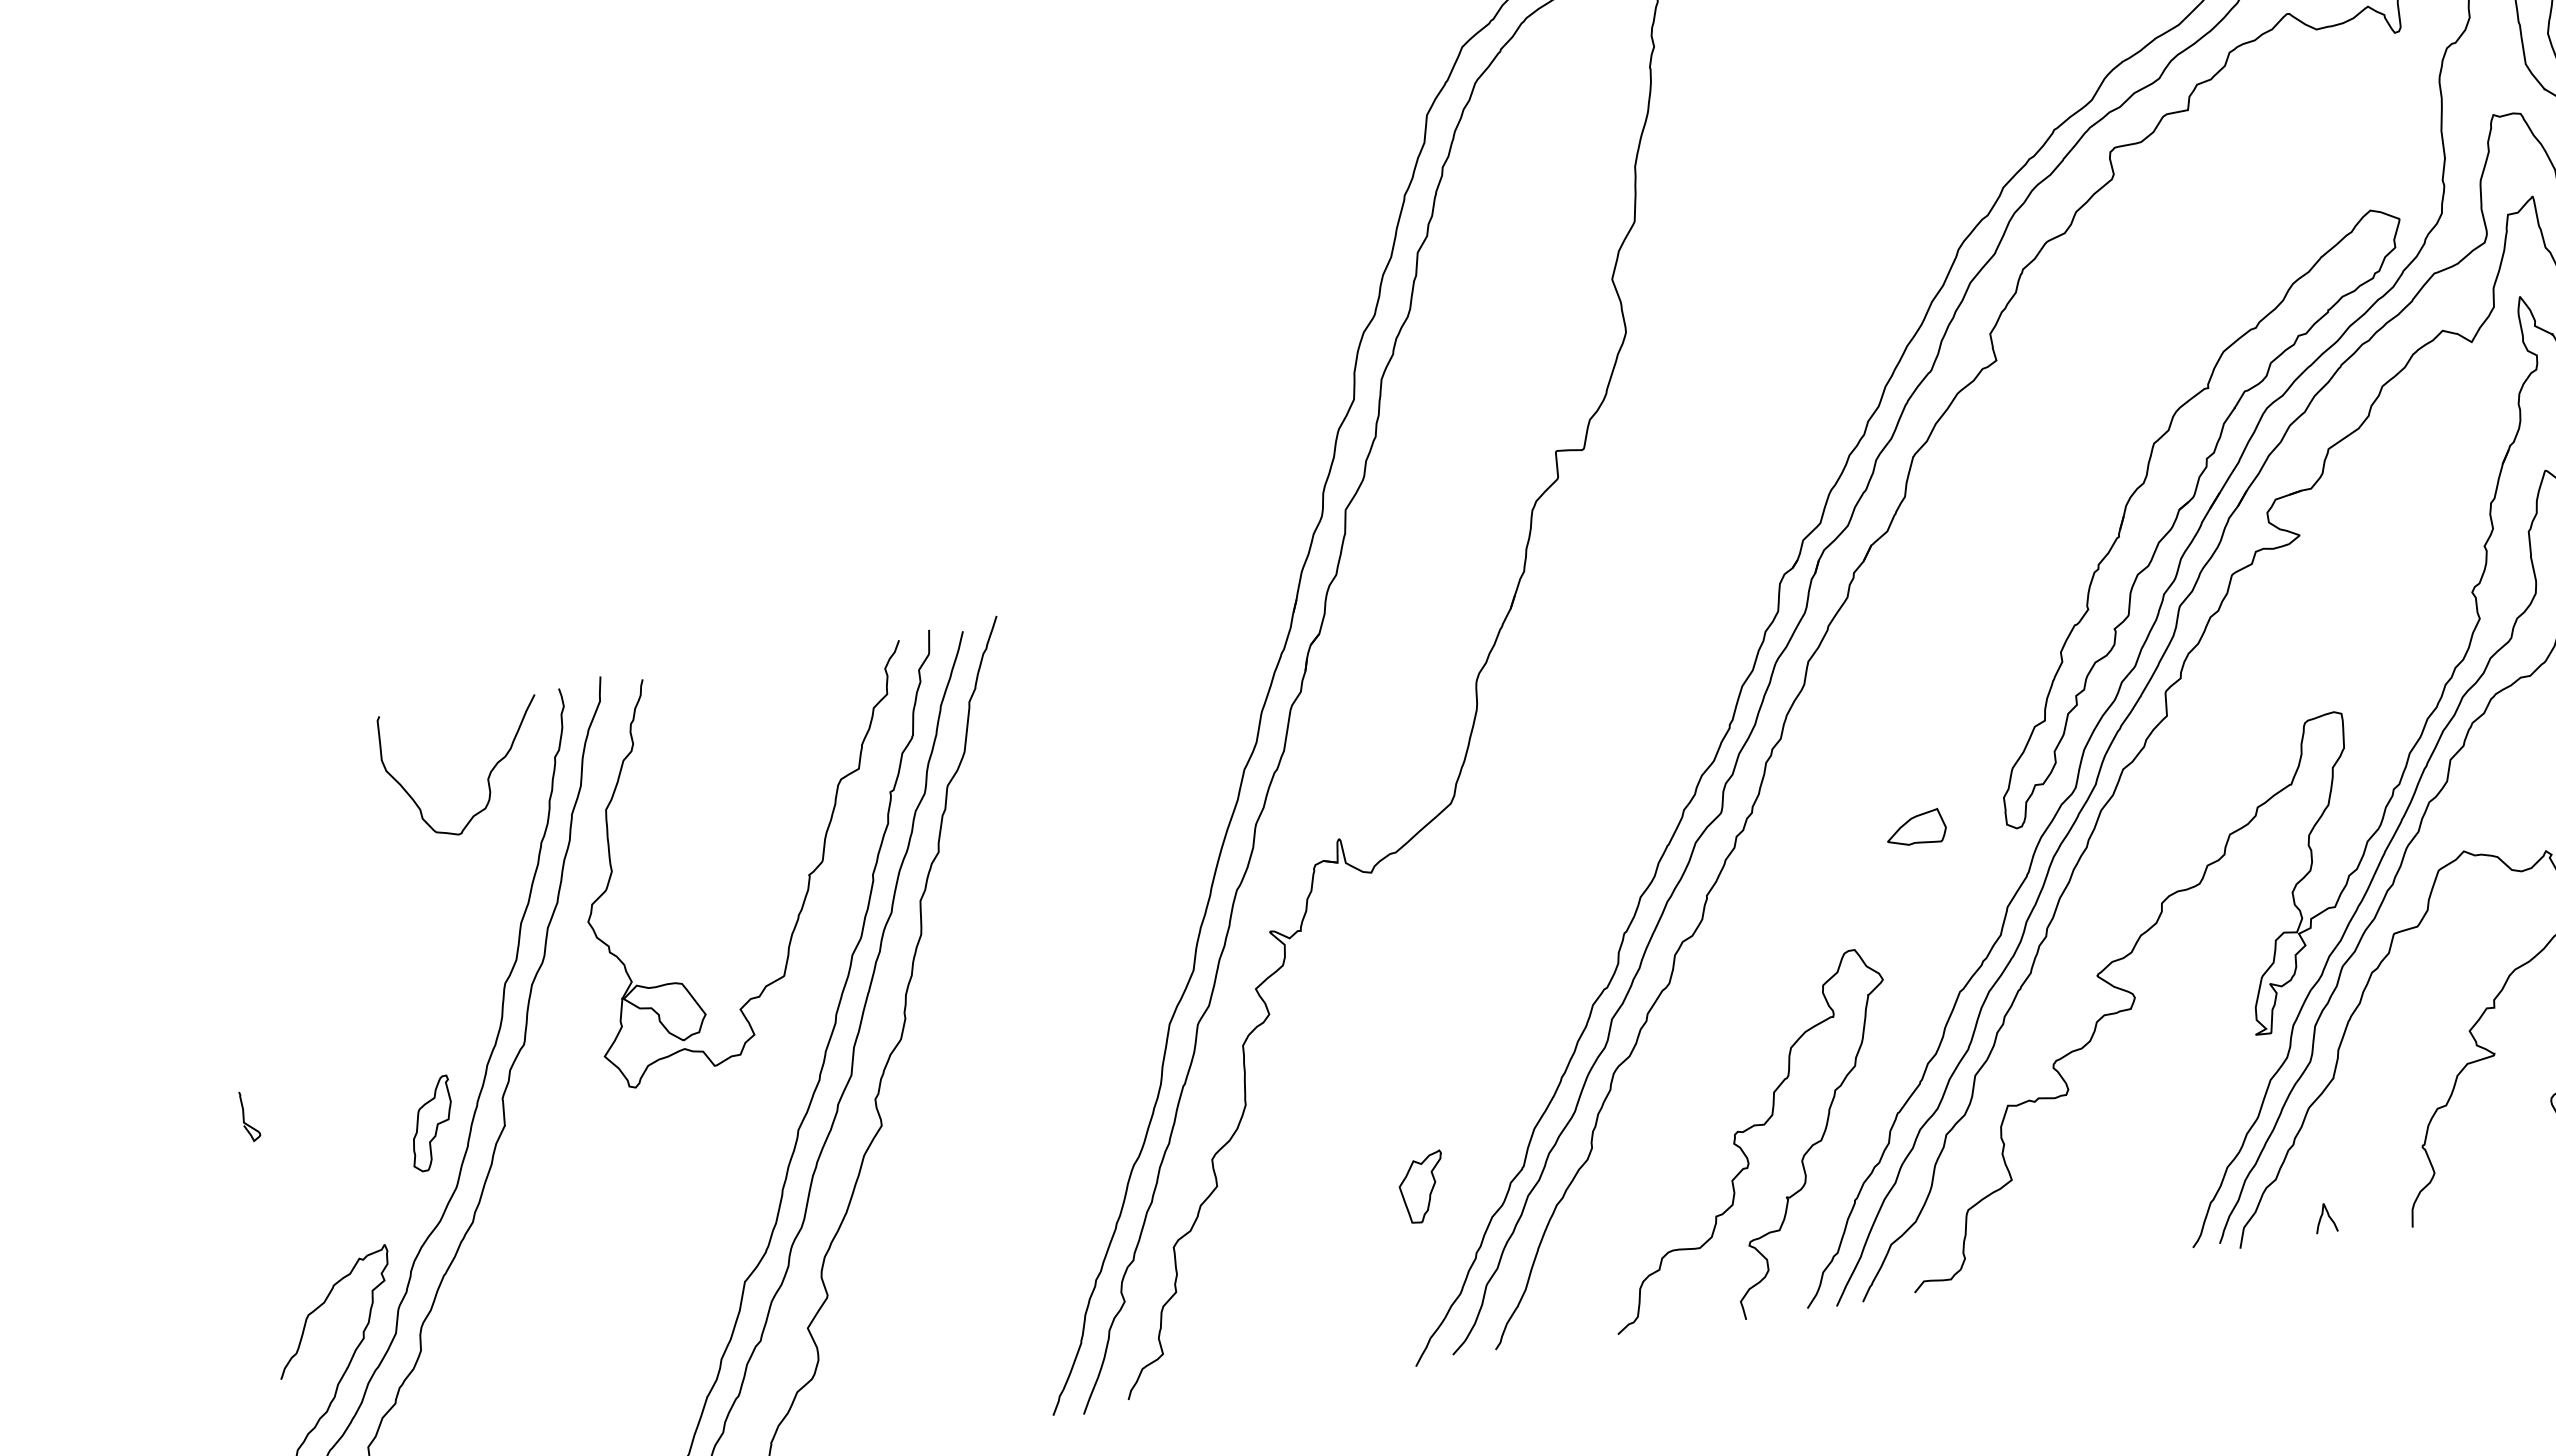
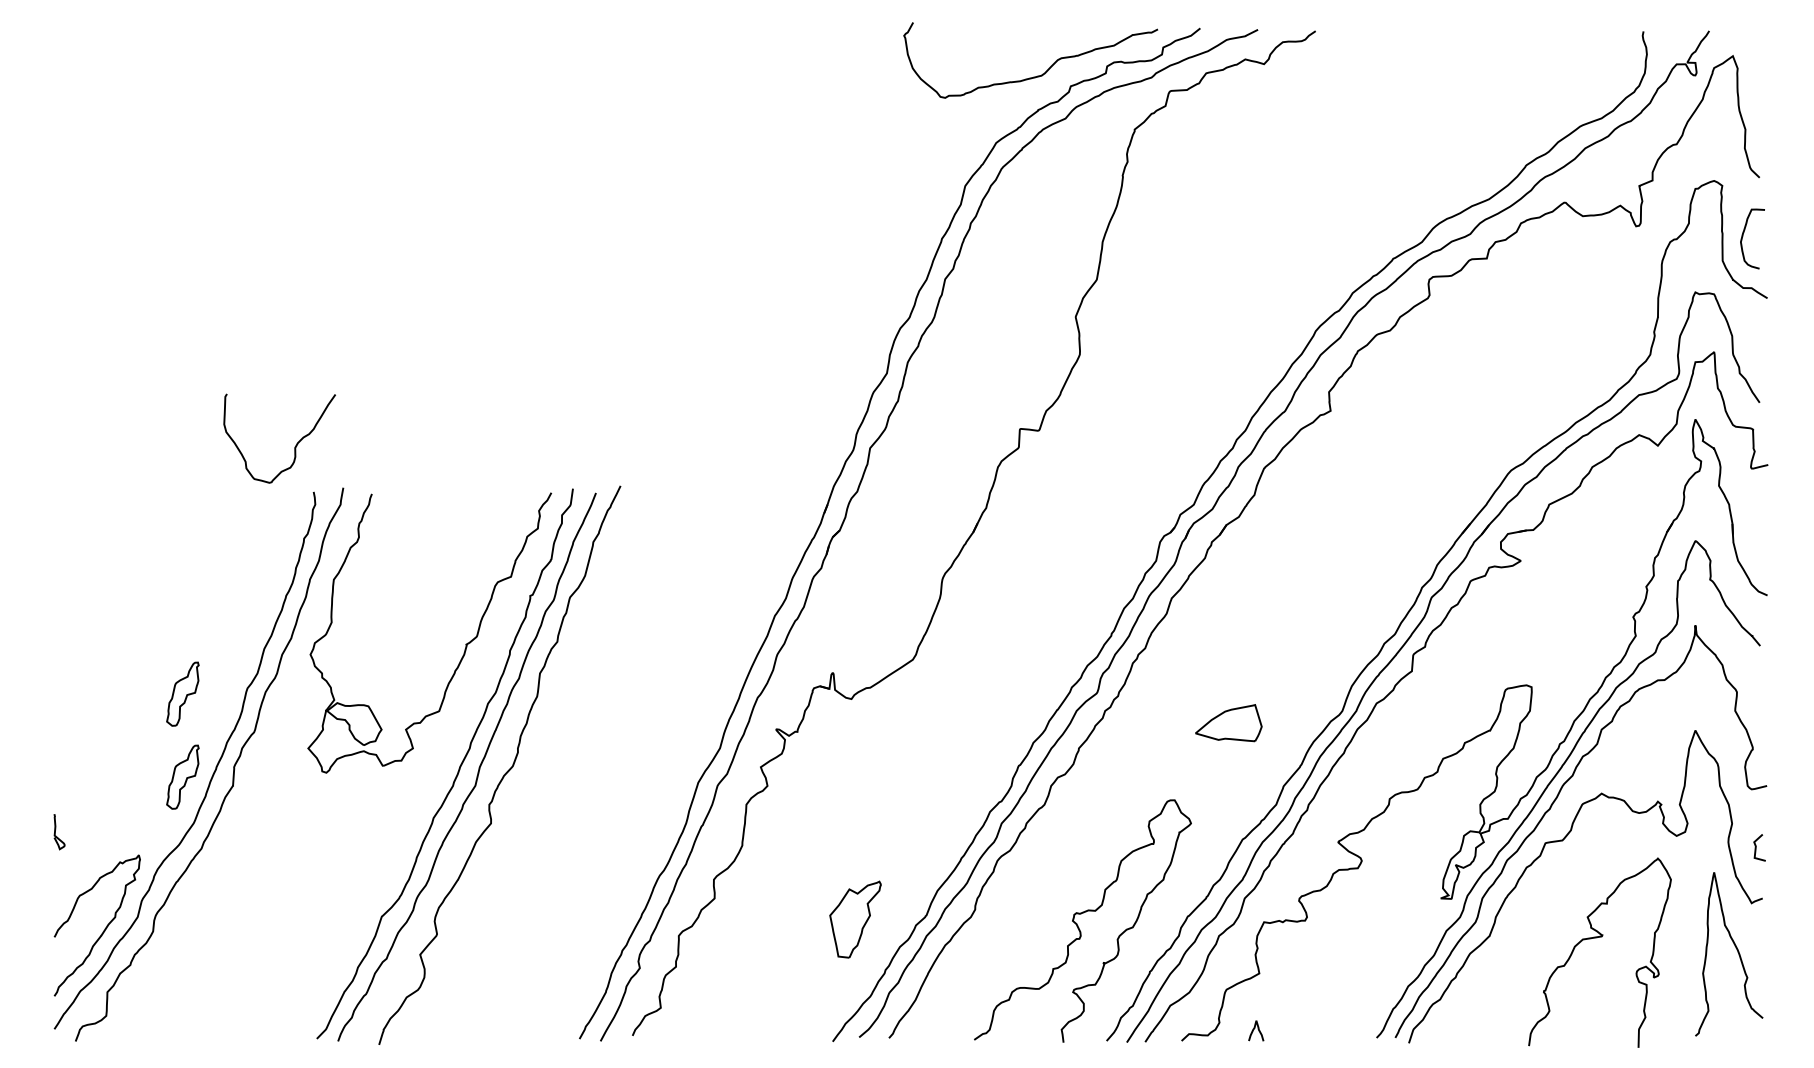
part: (2190, 502) -> (1449, 527), removed
curve: (488, 775) -> (295, 445), moved
part: (1915, 828) -> (1228, 723), size x1.6
part: (413, 1004) -> (182, 693), added
curve: (244, 1118) -> (55, 832), moved
part: (1421, 1187) -> (854, 919), size x1.6
curve: (2326, 1215) -> (1257, 1029), moved

